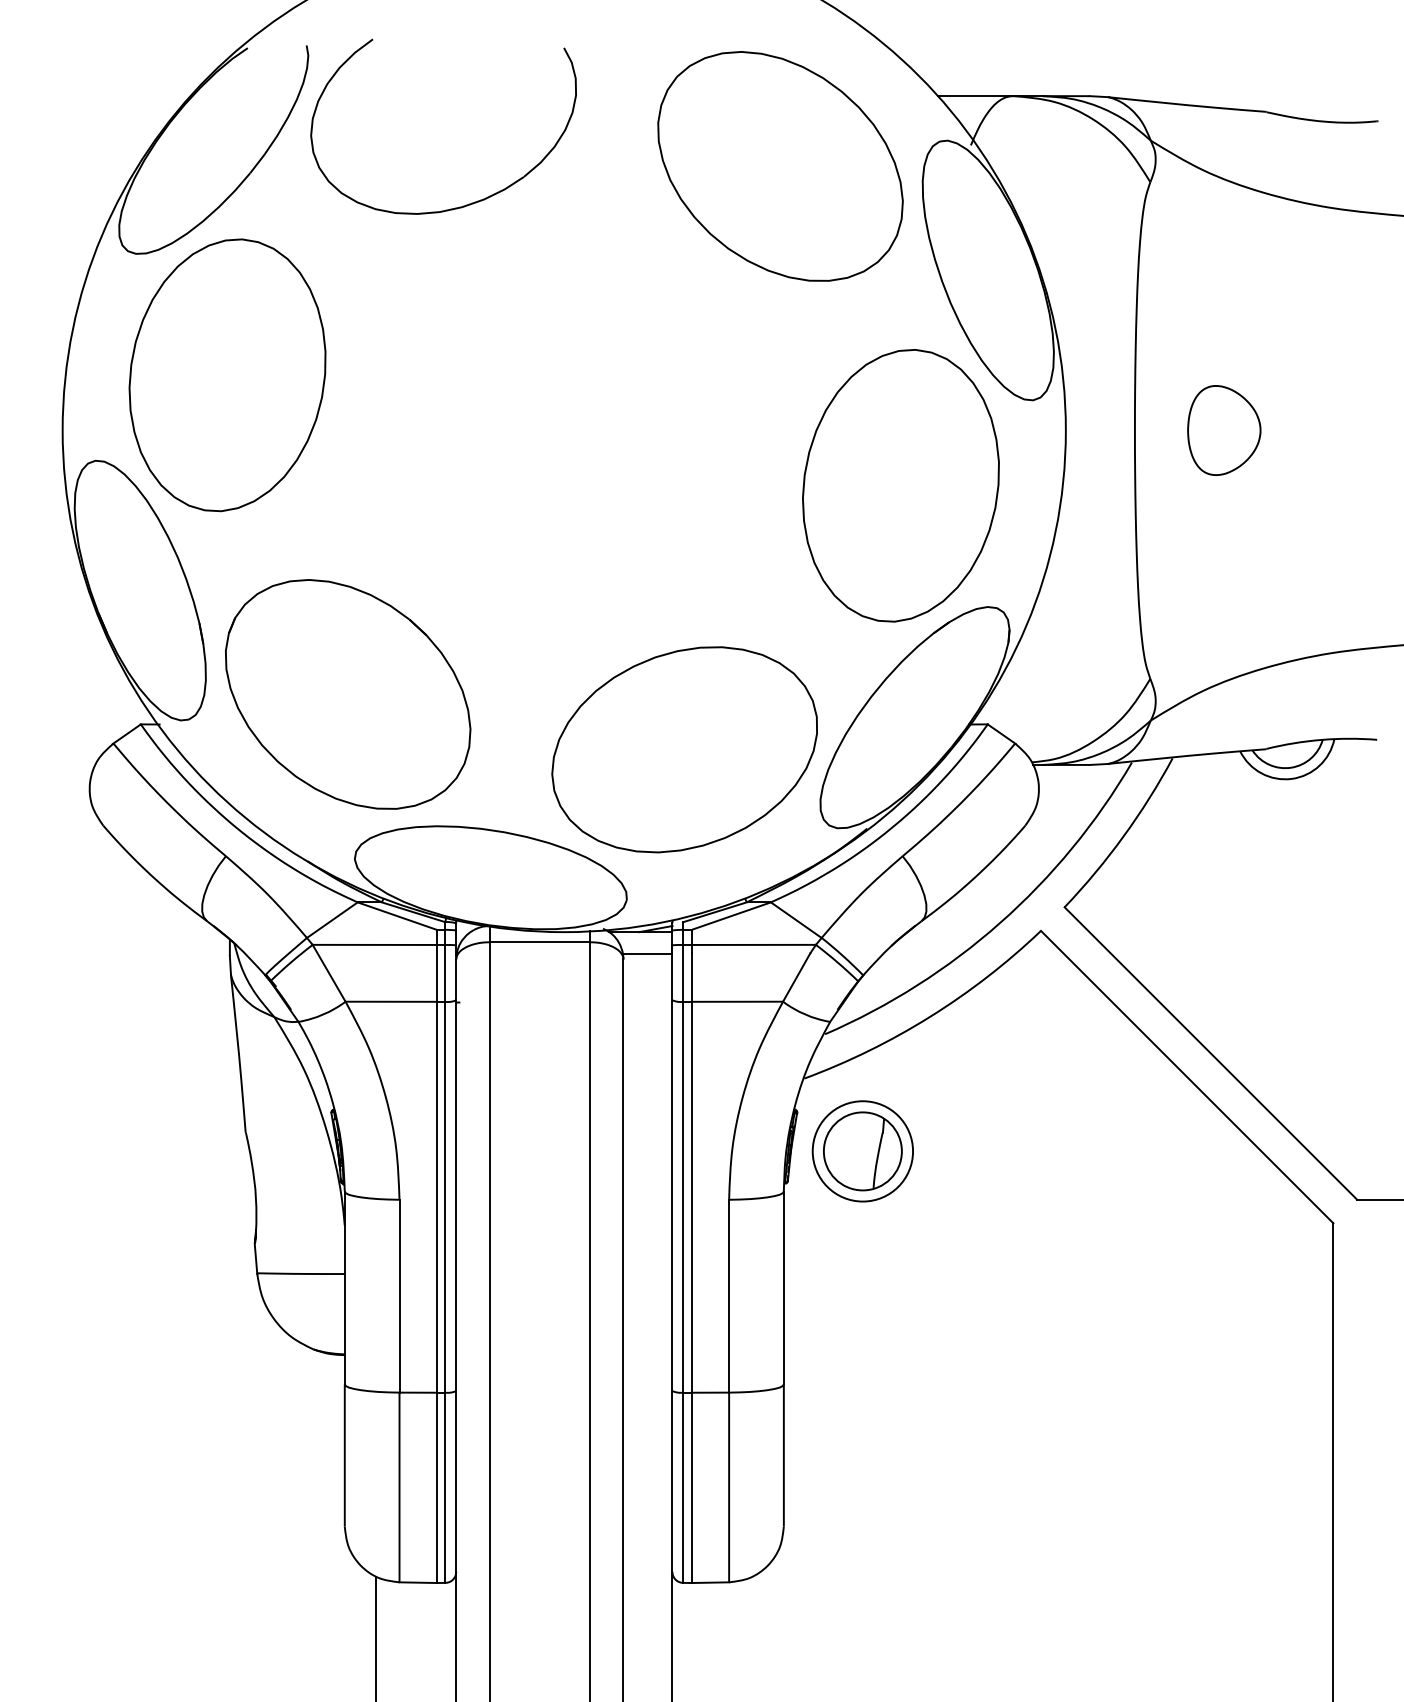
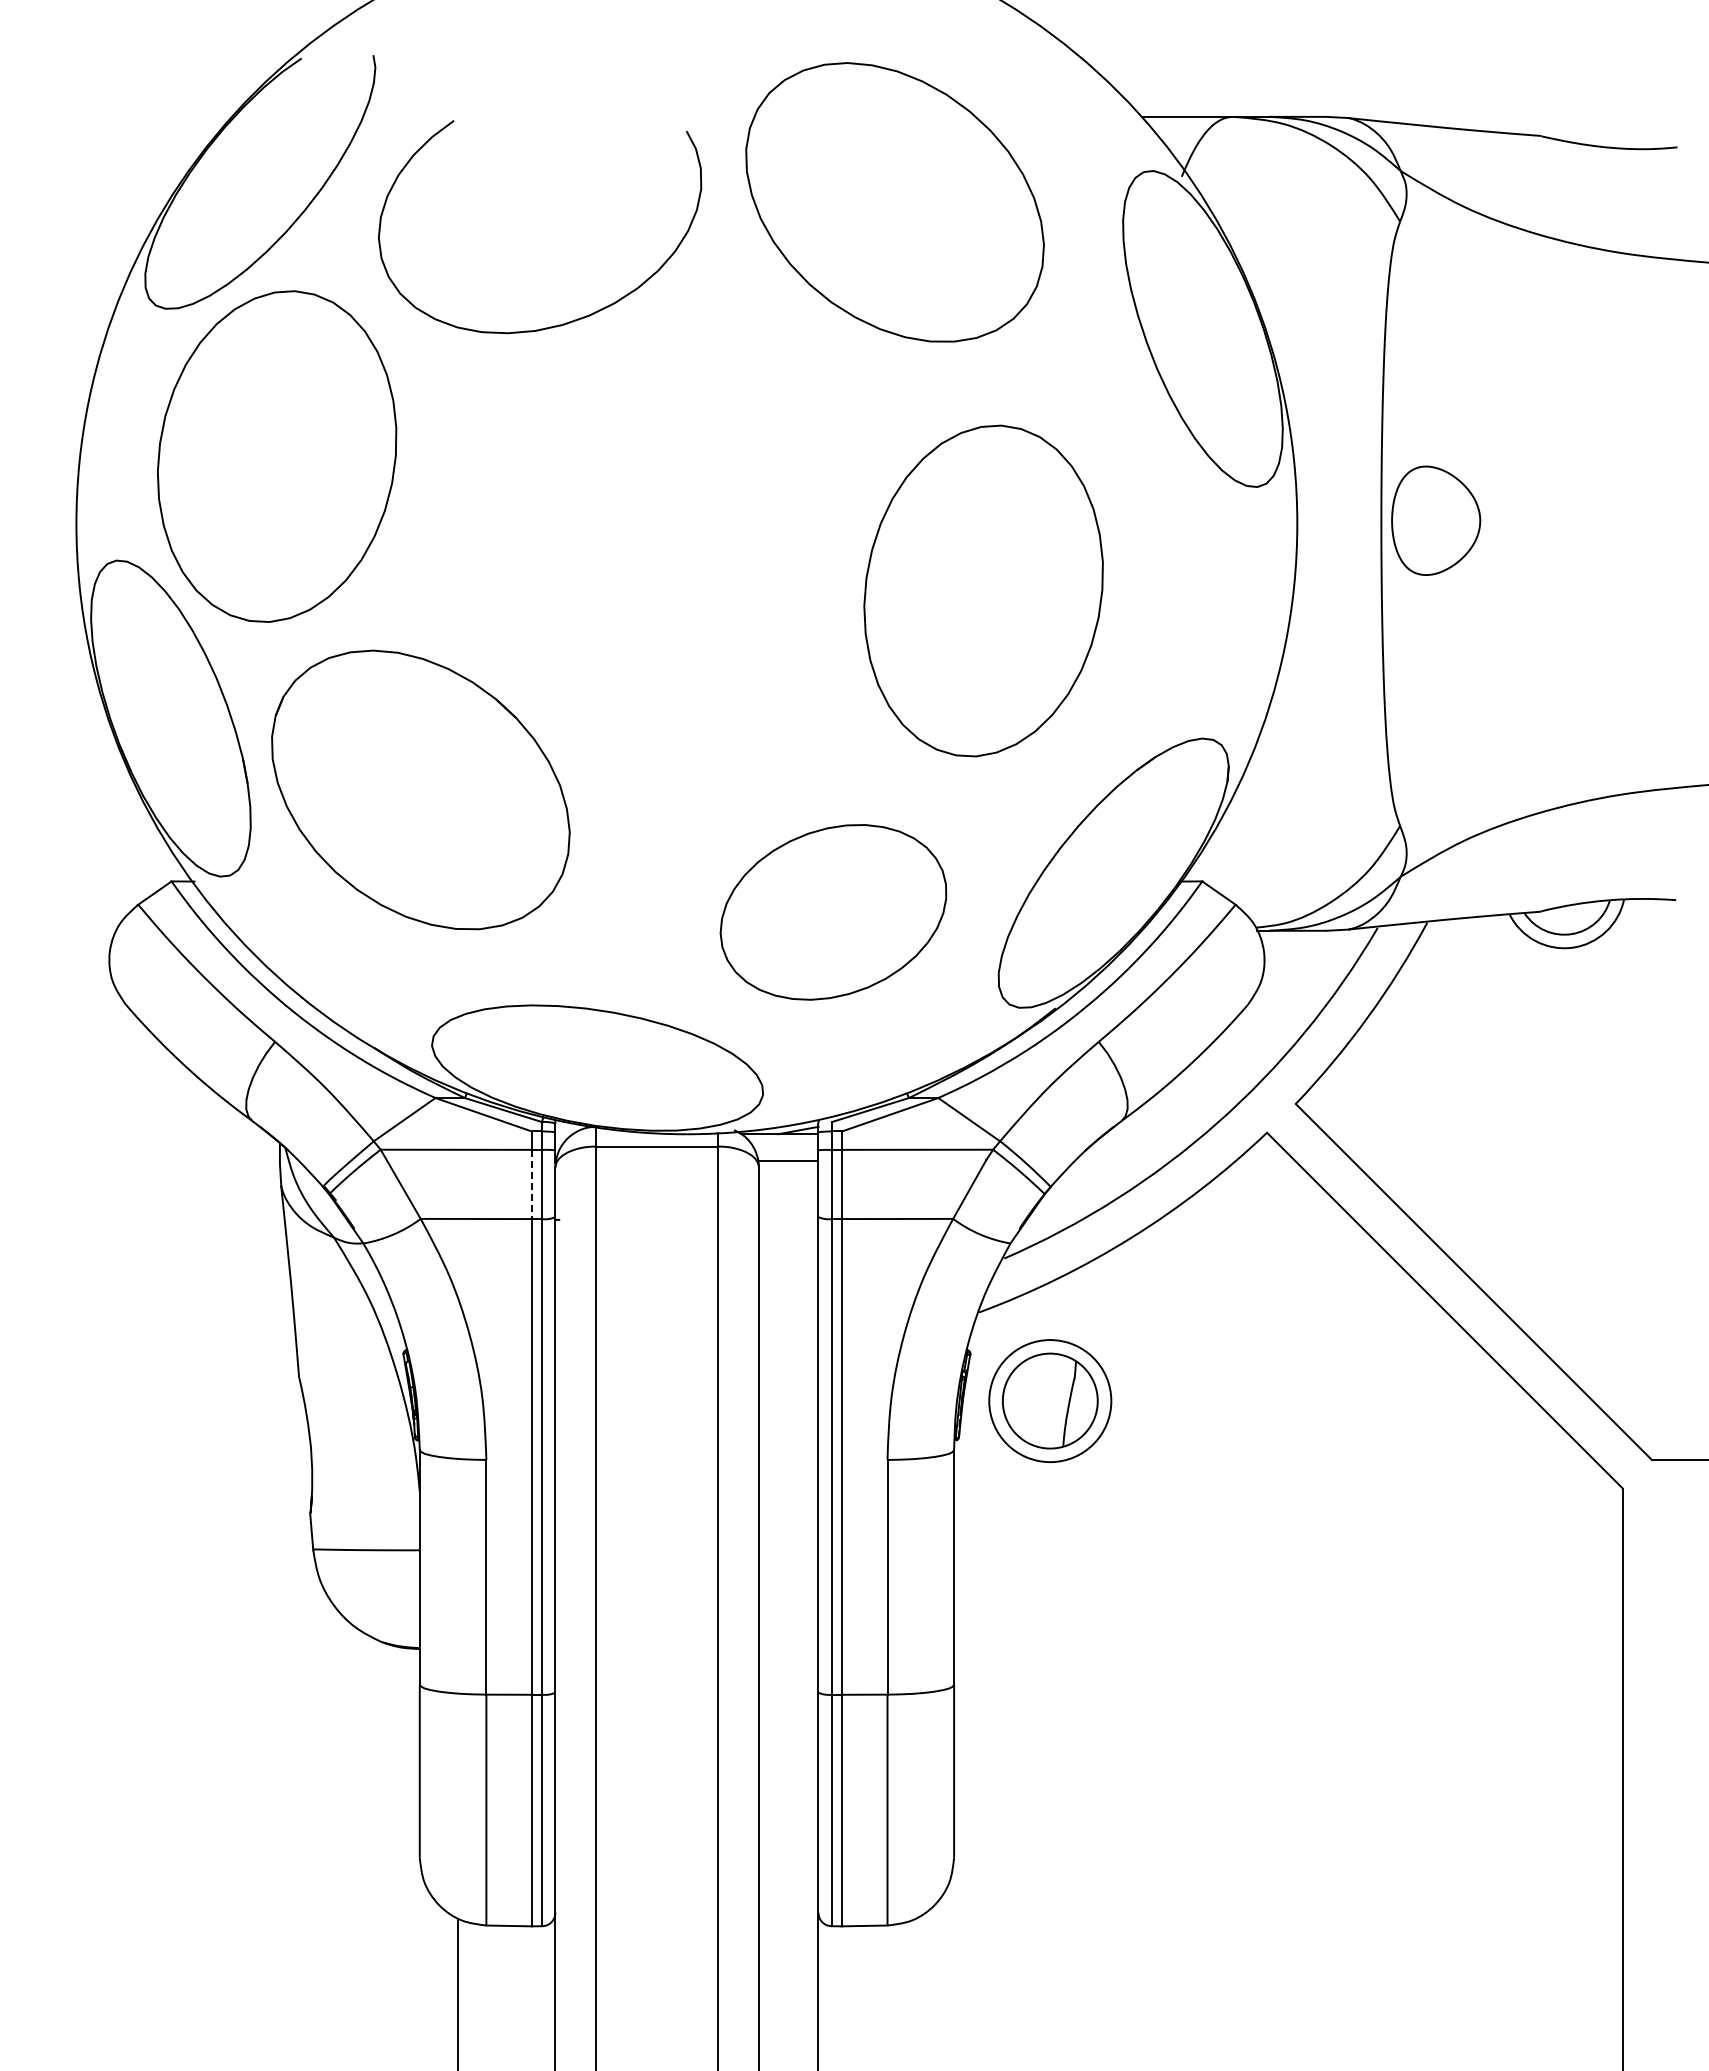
part: (780, 166) -> (894, 202), moved
part: (469, 203) -> (571, 320), moved
part: (1224, 430) -> (1436, 520), moved
part: (900, 485) -> (983, 590), moved
part: (347, 694) -> (420, 789), moved
part: (684, 749) -> (833, 912), size x0.7
line: (436, 973) -> (531, 1184), solid -> dashed

